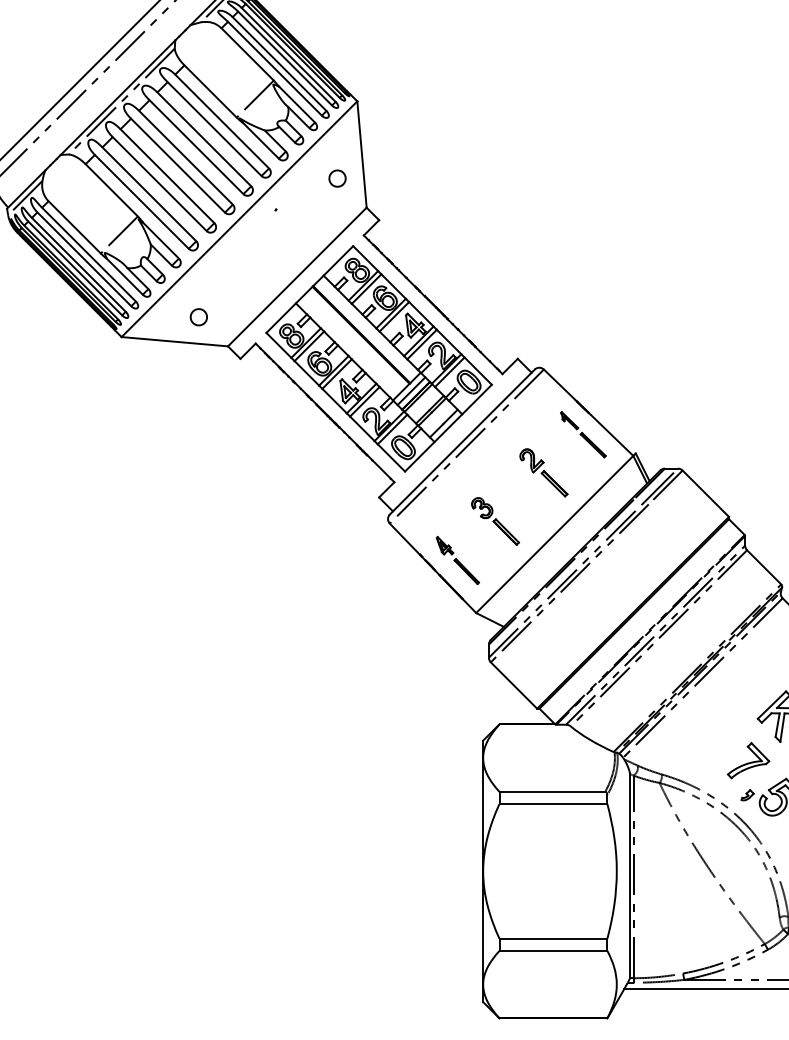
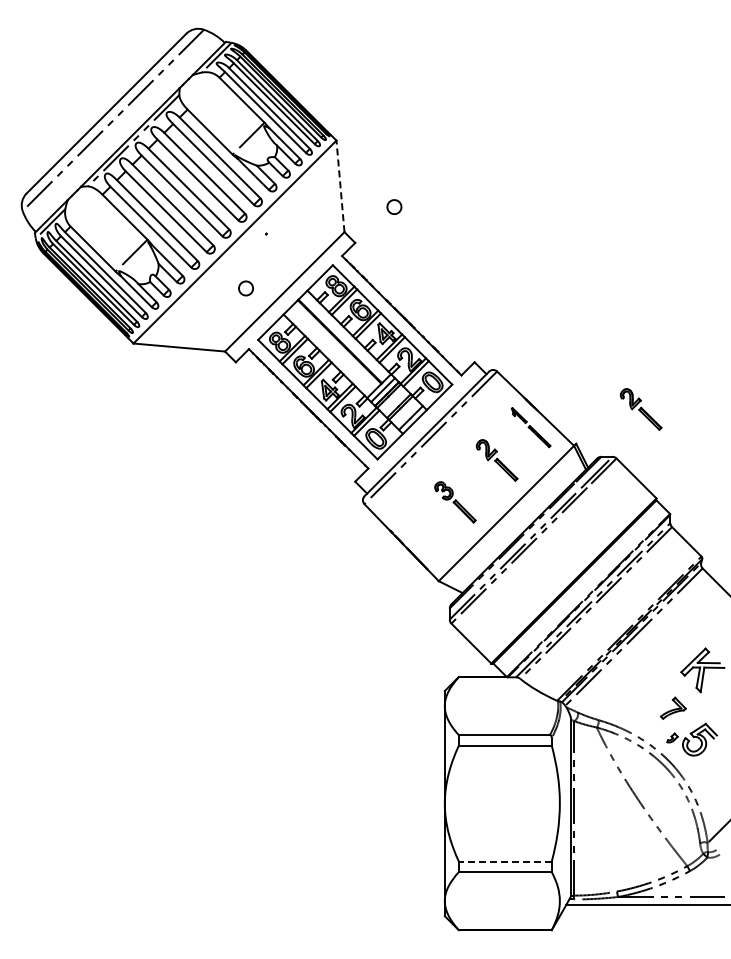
line: (362, 154) -> (340, 186), solid -> dashed
part: (337, 177) -> (394, 206), moved
part: (198, 317) -> (245, 288), moved
part: (710, 413) -> (640, 409), added
part: (457, 560) -> (422, 535), removed
part: (748, 760) -> (673, 708), size x0.7
line: (552, 938) -> (504, 861), solid -> dashed

